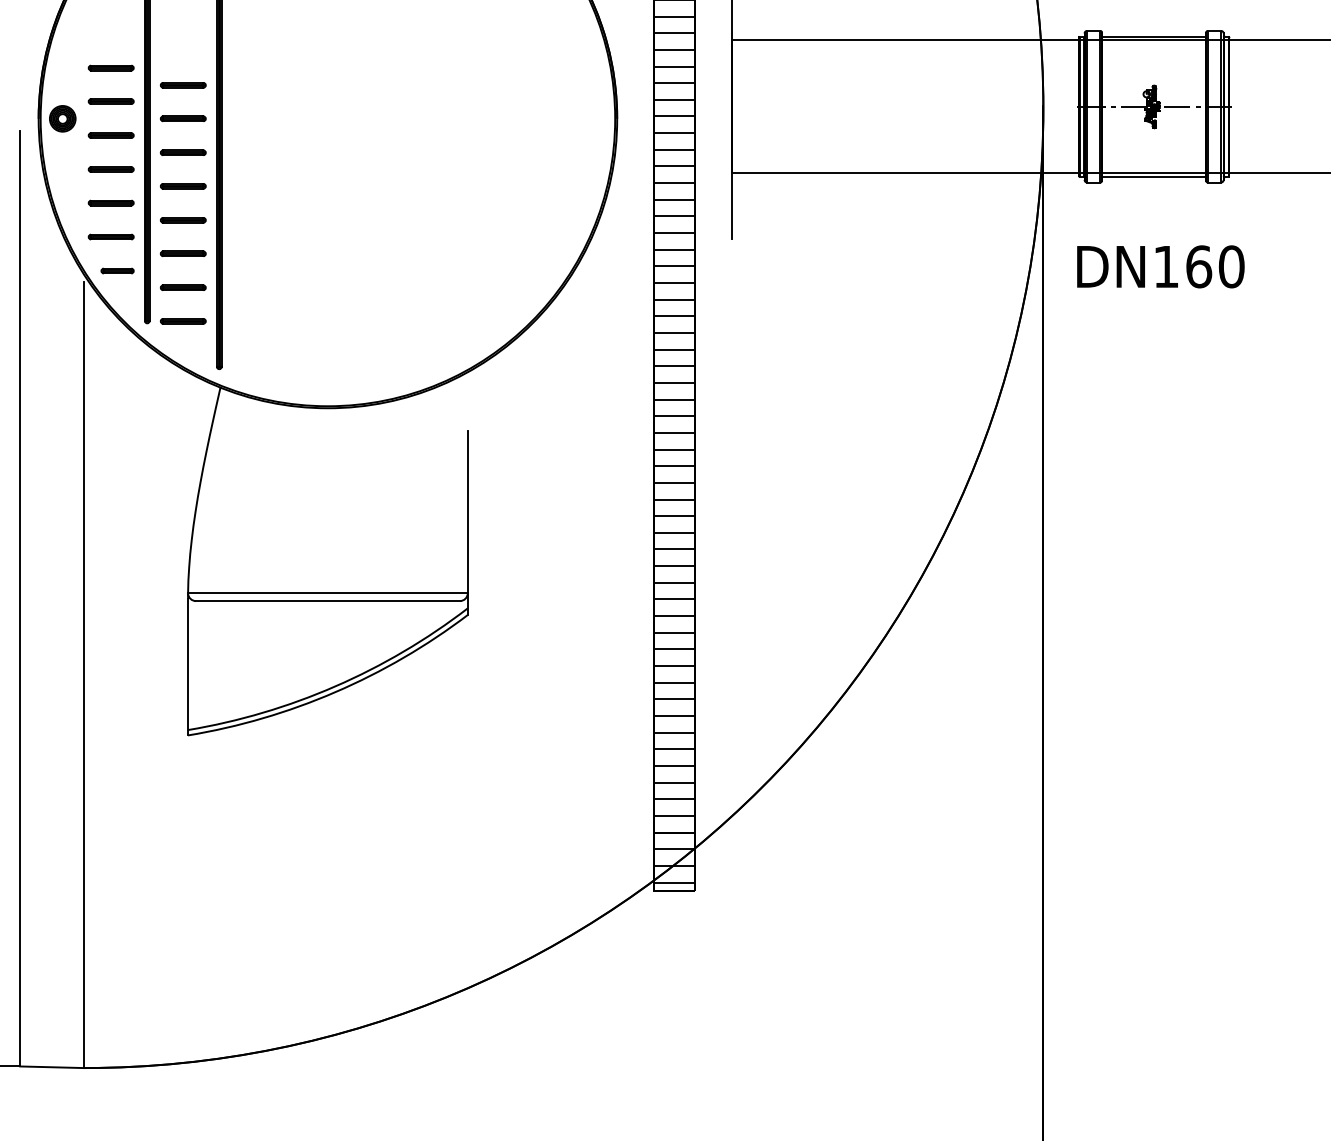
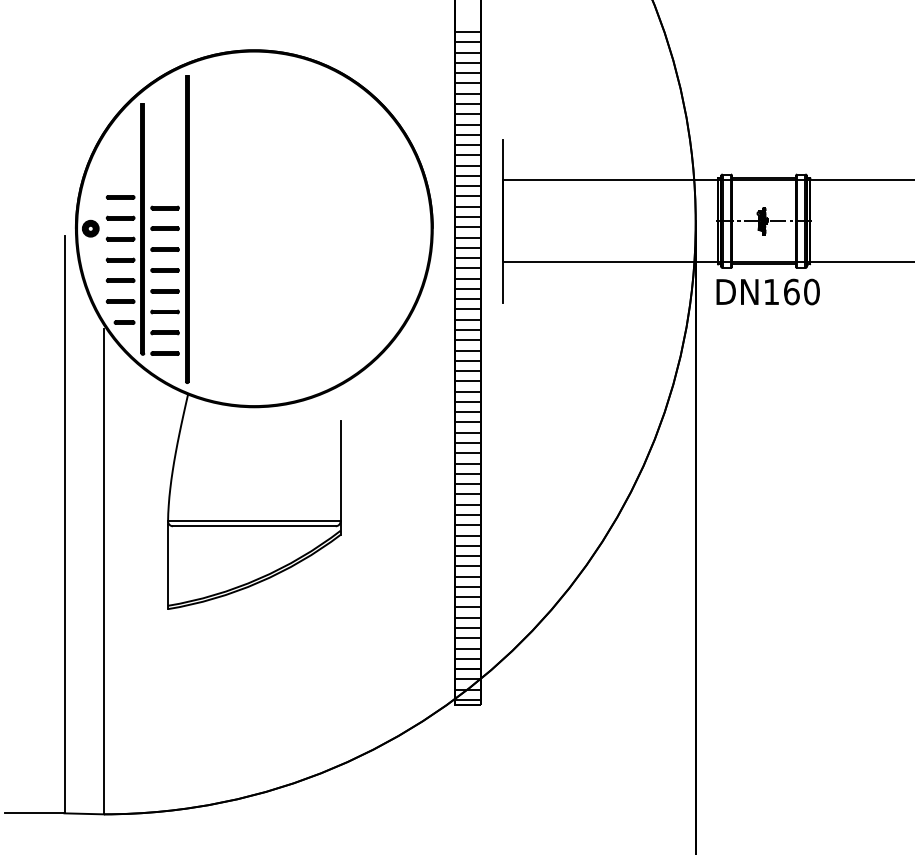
text: (1159, 265) -> (767, 291), moved

